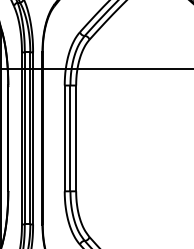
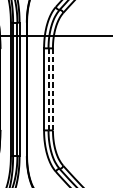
line: (70, 138) -> (48, 89), solid -> dashed
line: (76, 138) -> (53, 89), solid -> dashed

